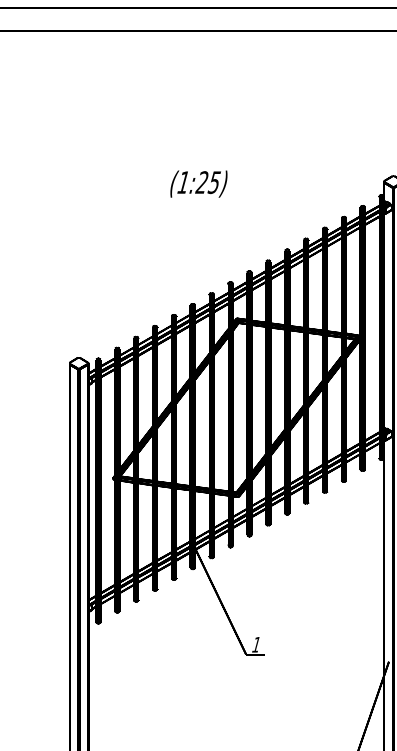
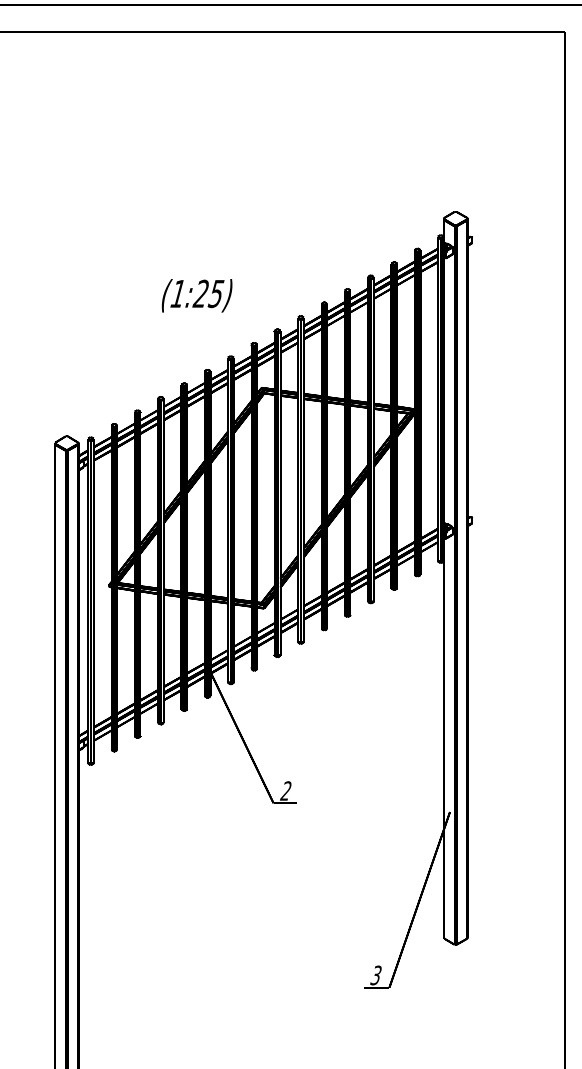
text: (198, 183) -> (196, 295), moved
text: (255, 644) -> (285, 790), 1 -> 2

